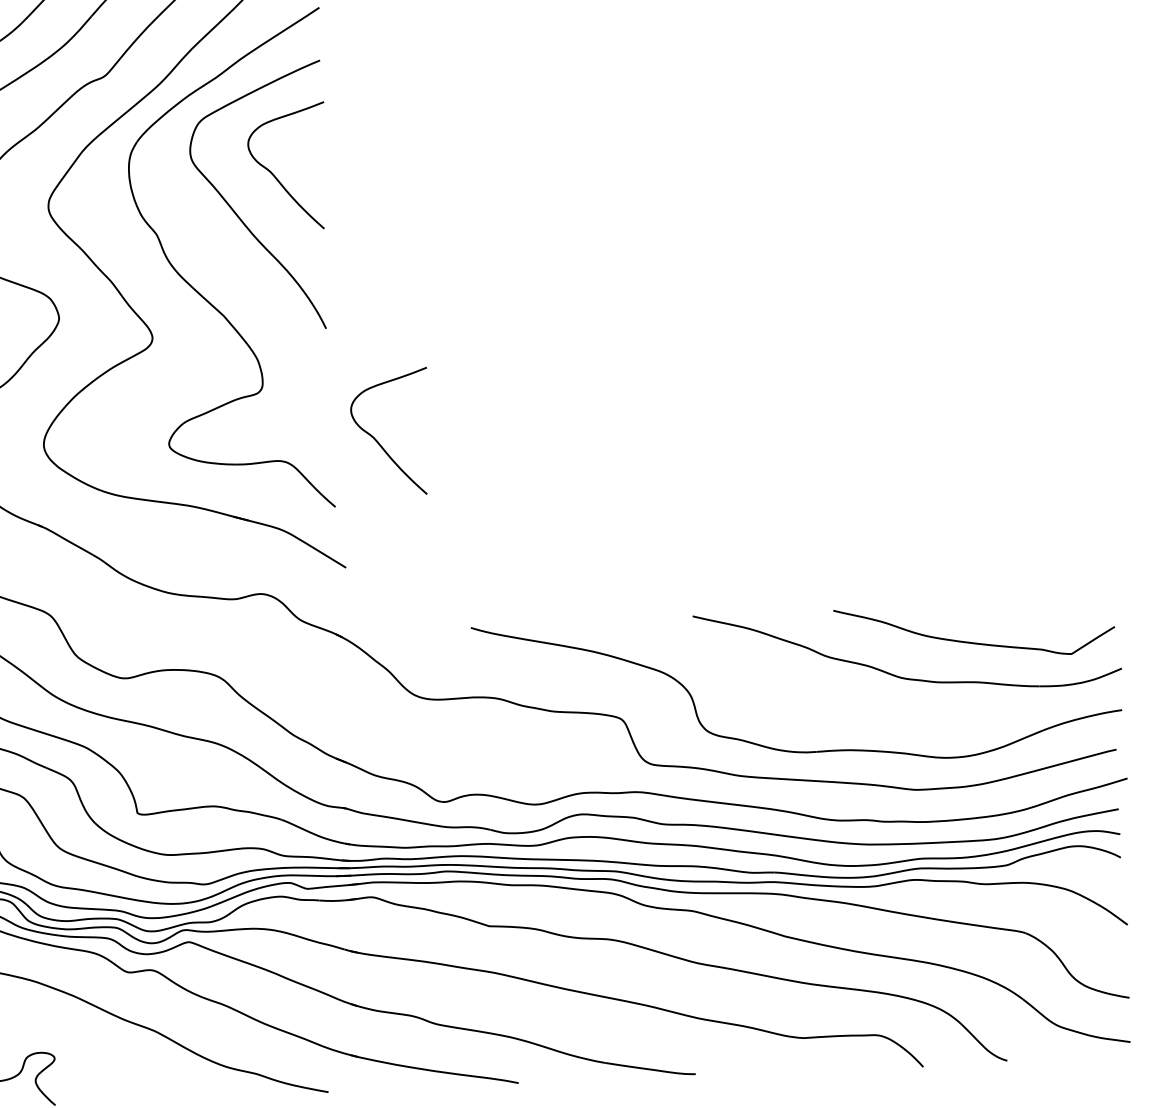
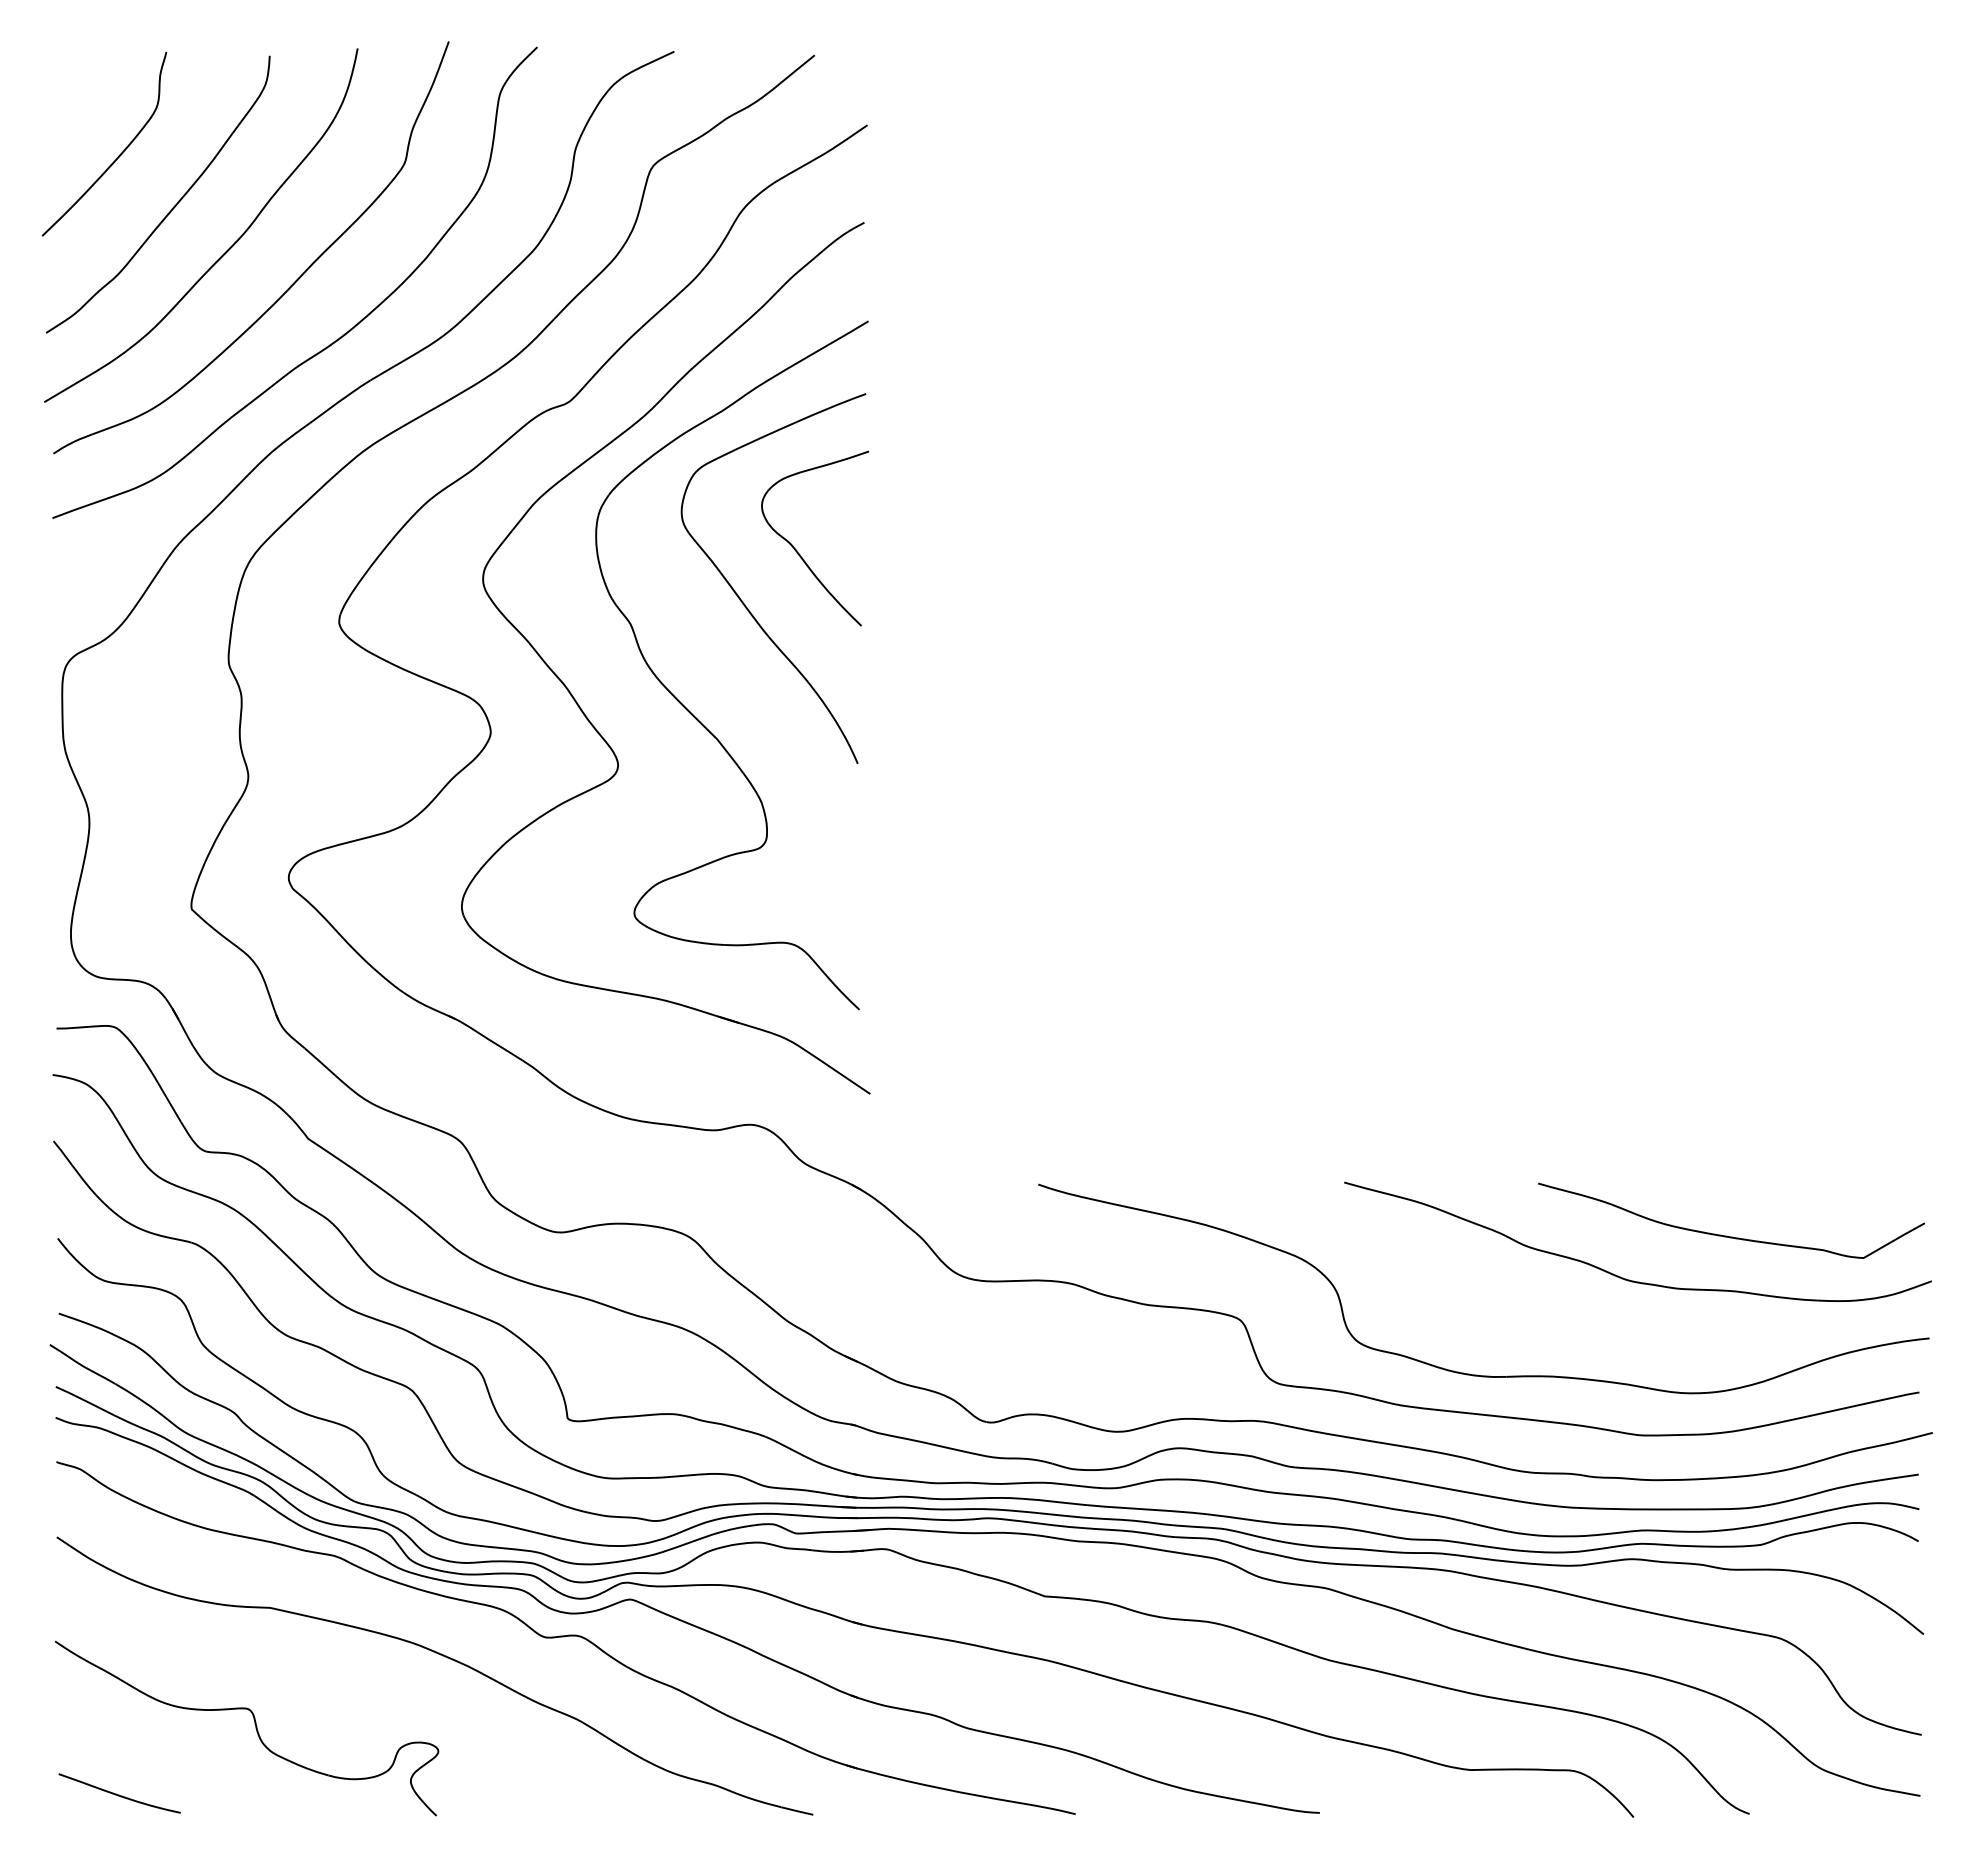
curve: (378, 441) -> (922, 922), removed

